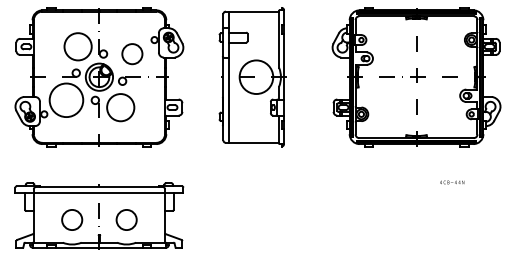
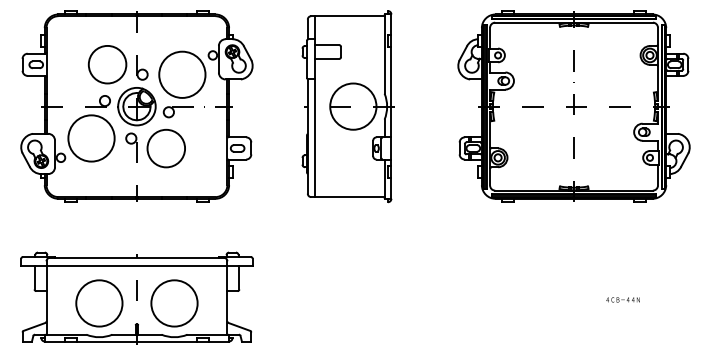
circle: (132, 53) -> (182, 73), size x1.67
text: (452, 182) -> (623, 299), moved
circle: (71, 219) -> (98, 302), size x1.67
circle: (126, 219) -> (174, 302), size x1.67

